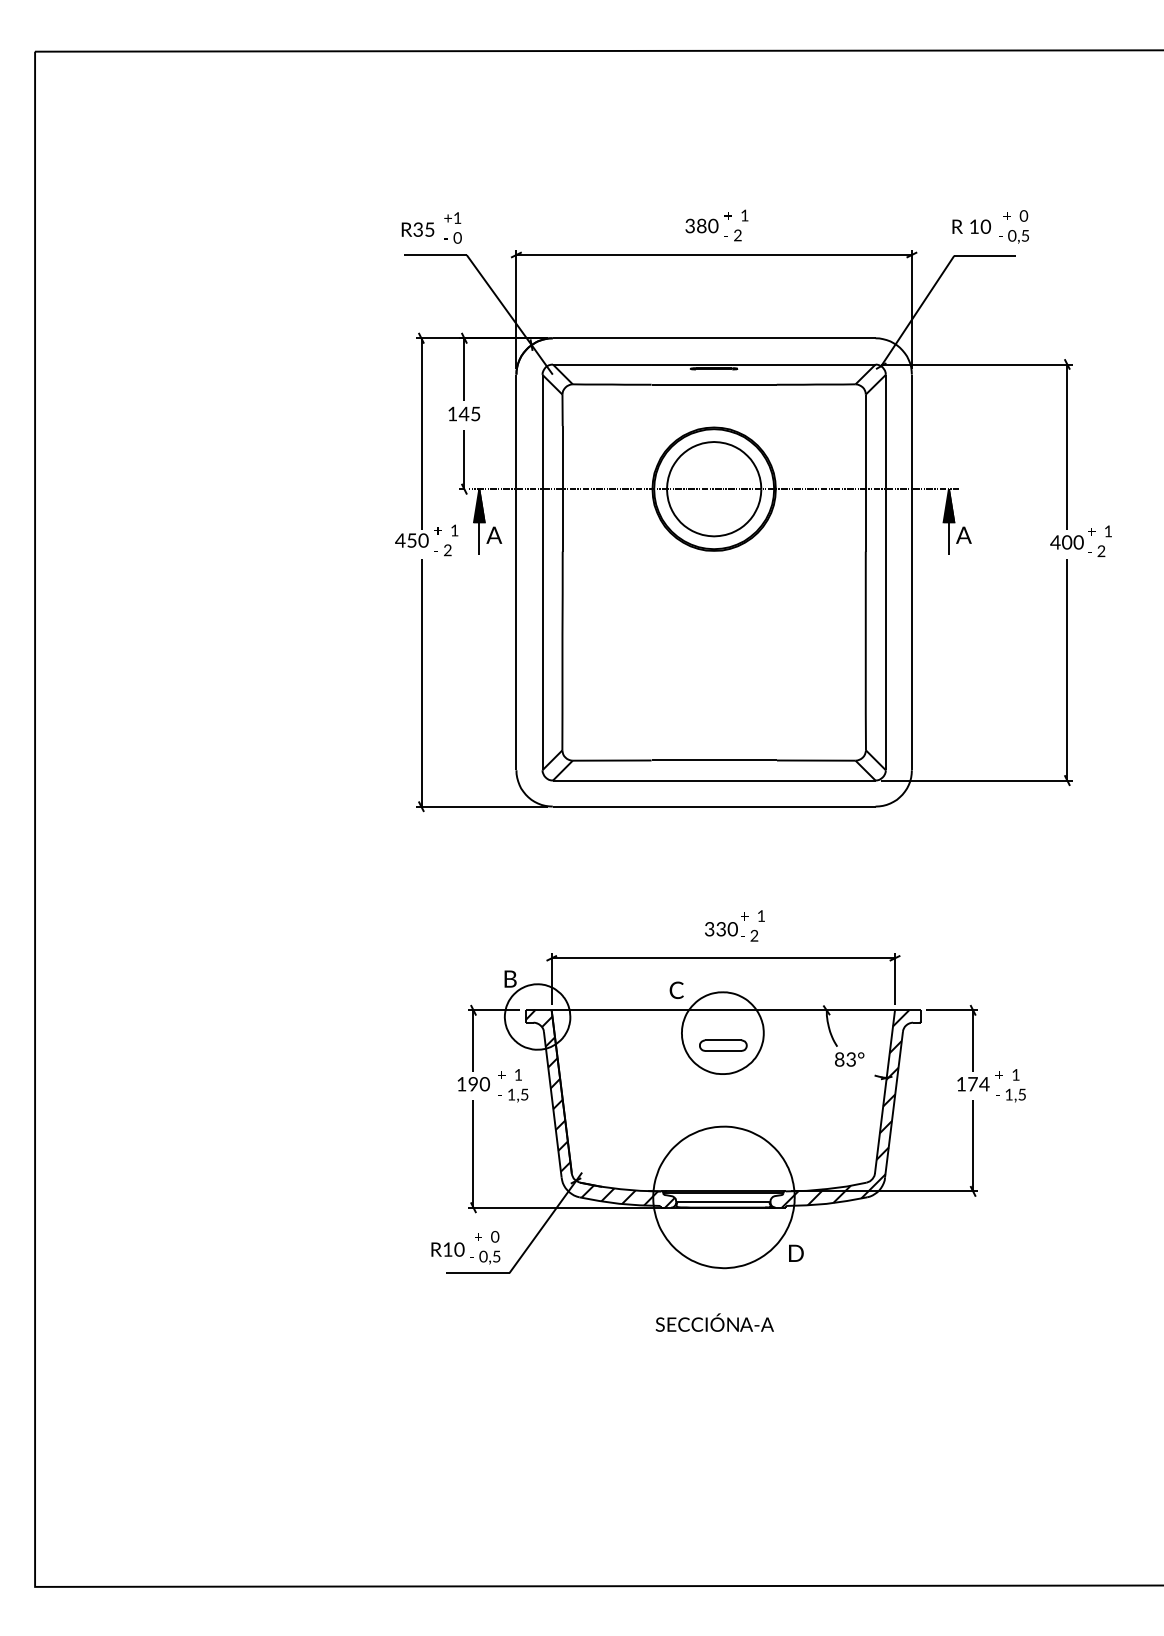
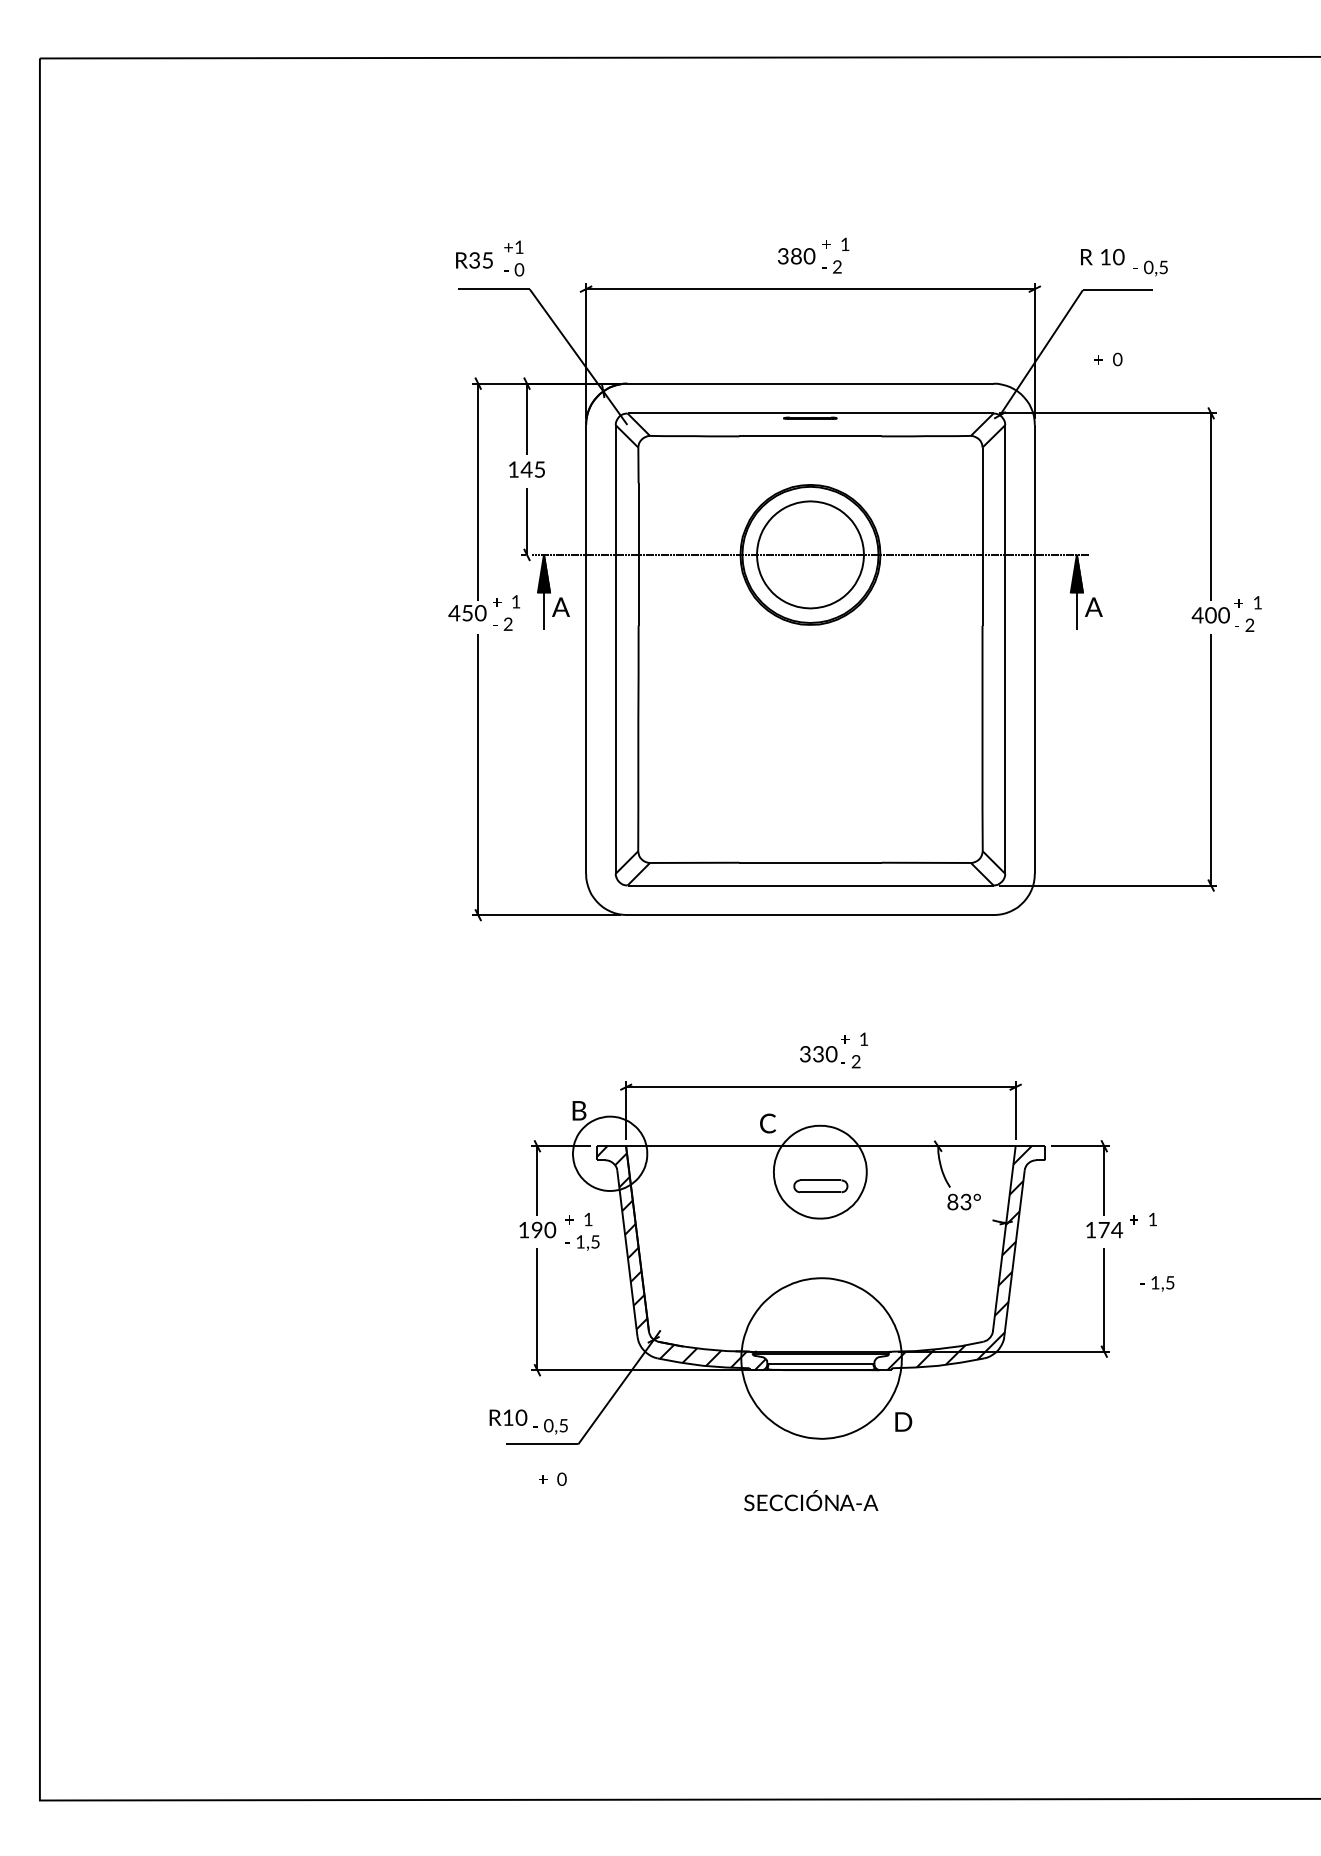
text: (1015, 215) -> (1108, 358), moved
text: (1010, 1095) -> (1156, 1283), moved
text: (487, 1236) -> (553, 1478), moved

